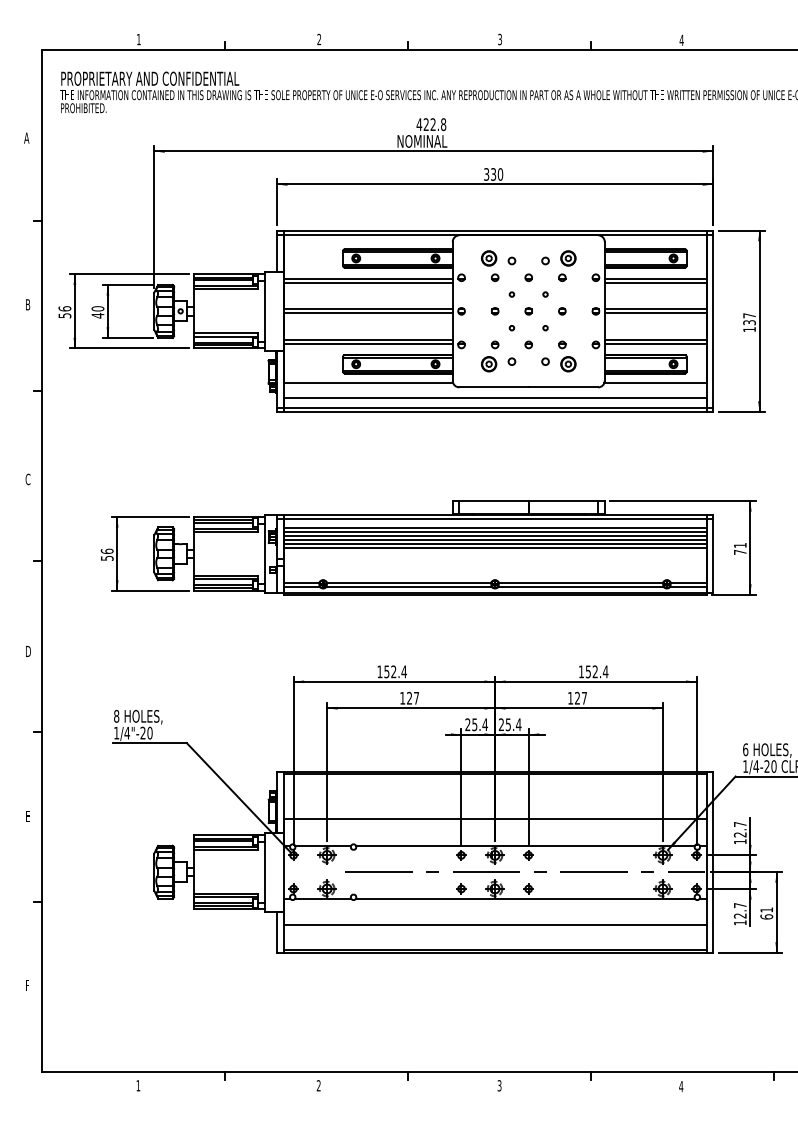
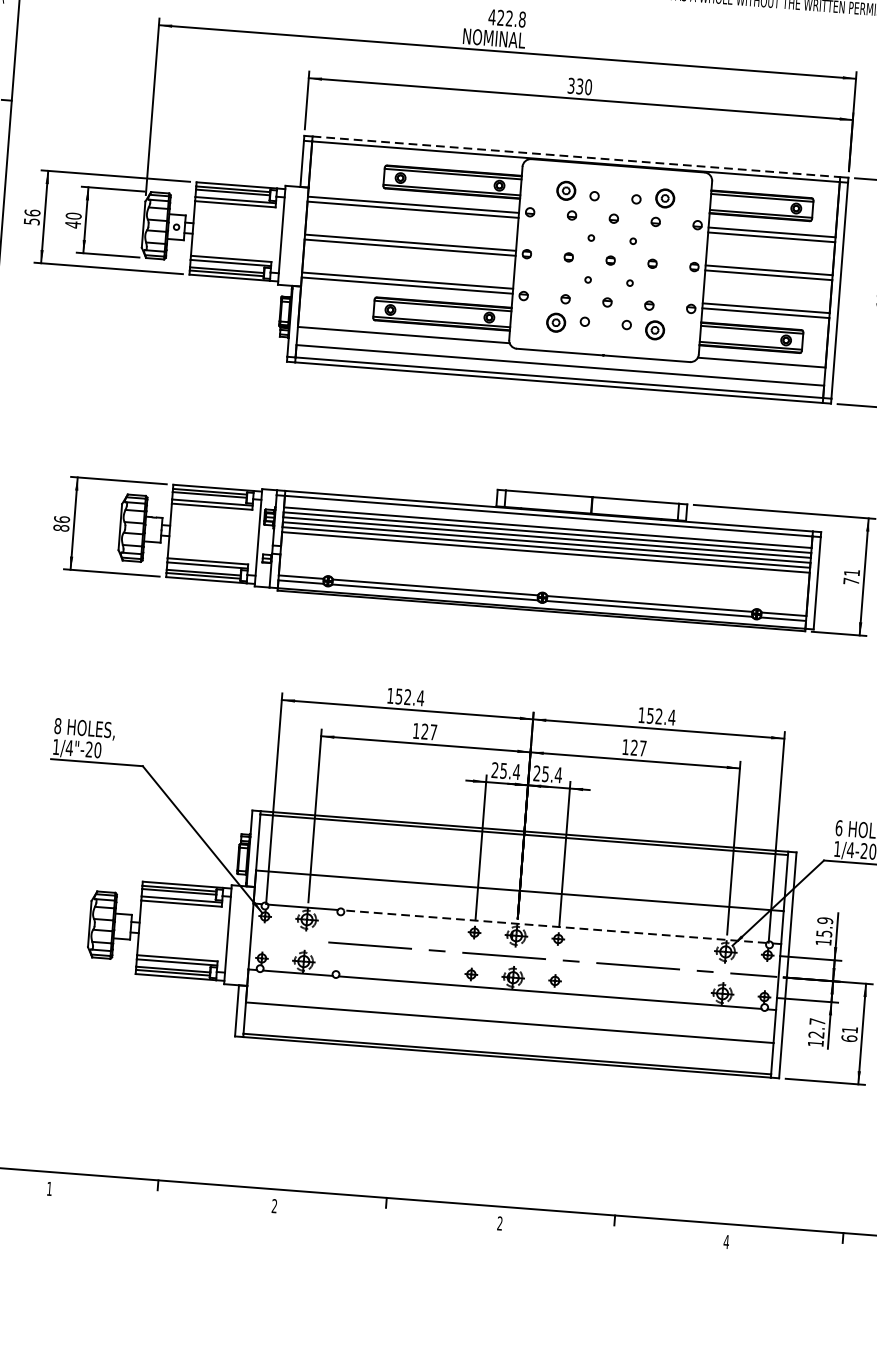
line: (495, 230) -> (576, 156), solid -> dashed
text: (106, 557) -> (60, 527), 56 -> 86
text: (739, 829) -> (823, 926), 12.7 -> 15.9
line: (524, 845) -> (554, 926), solid -> dashed
text: (499, 1085) -> (499, 1223), 3 -> 2

